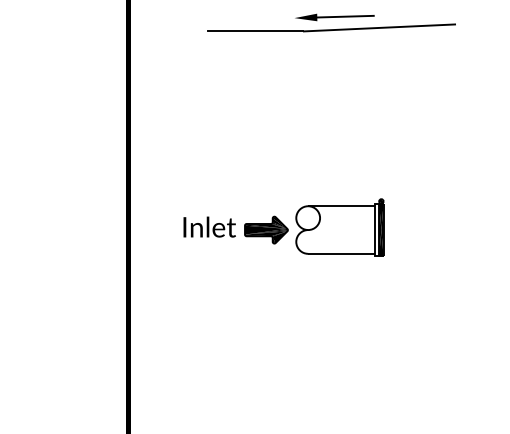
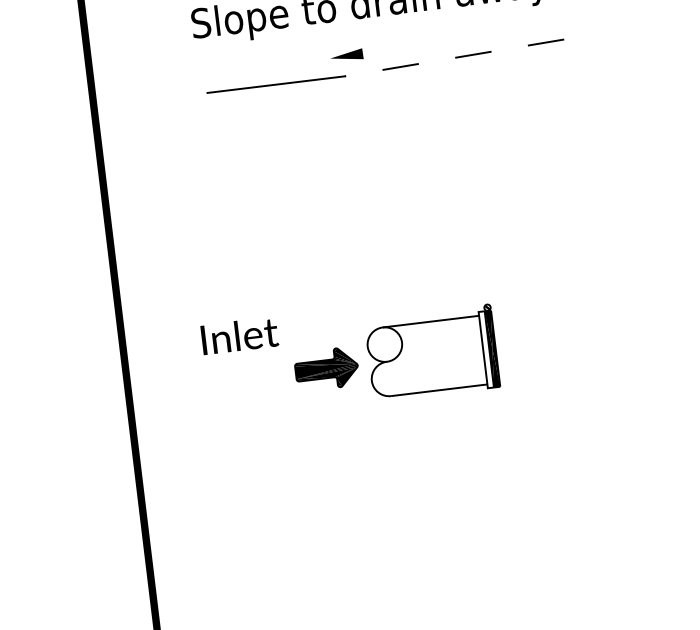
line: (345, 16) -> (403, 47), removed
line: (379, 27) -> (454, 57), solid -> dashed
text: (209, 226) -> (239, 334), moved

